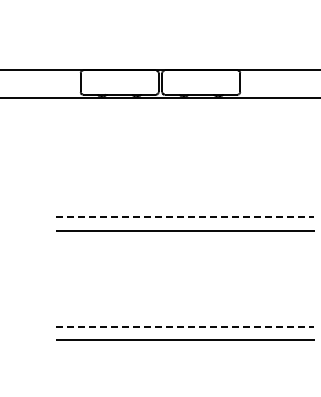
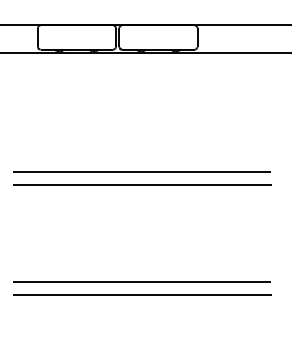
line: (185, 216) -> (142, 171), dashed -> solid
line: (185, 326) -> (142, 281), dashed -> solid

